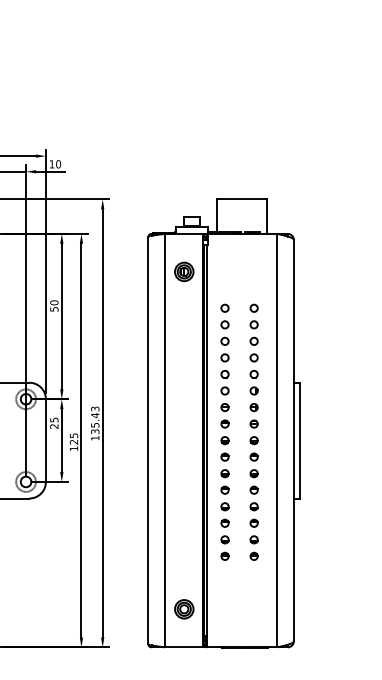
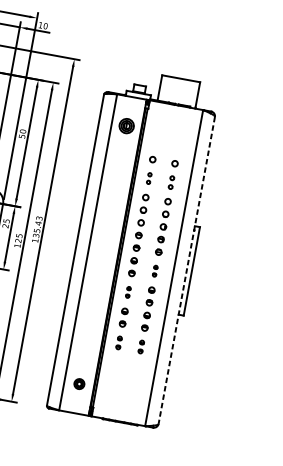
part: (224, 332) -> (148, 178), size x0.6
part: (253, 332) -> (171, 182), size x0.7
line: (293, 440) -> (186, 270), solid -> dashed
part: (253, 448) -> (154, 270), size x0.6
part: (224, 481) -> (128, 291), size x0.6
part: (224, 547) -> (118, 342), size x0.7
part: (253, 547) -> (140, 346), size x0.7
part: (184, 609) -> (79, 384), size x0.7

